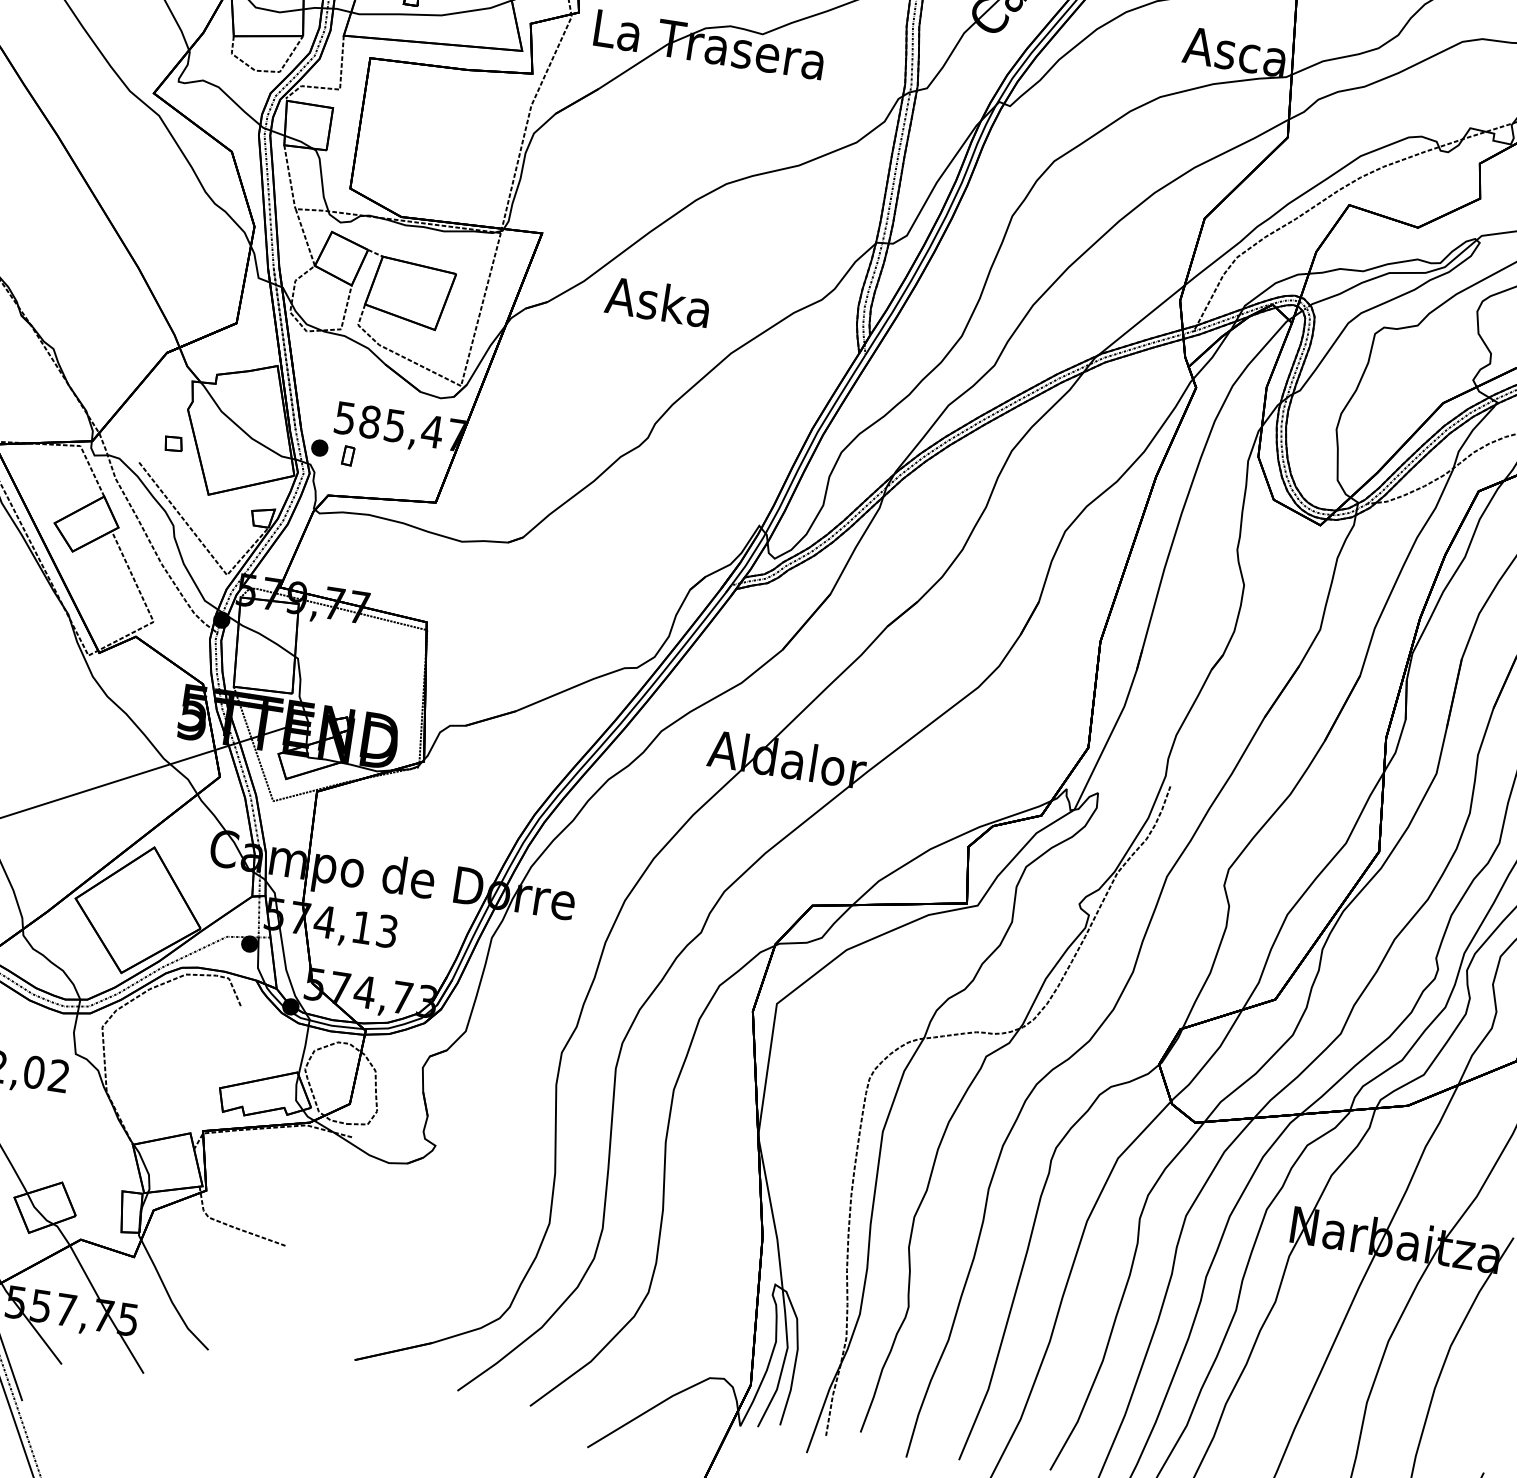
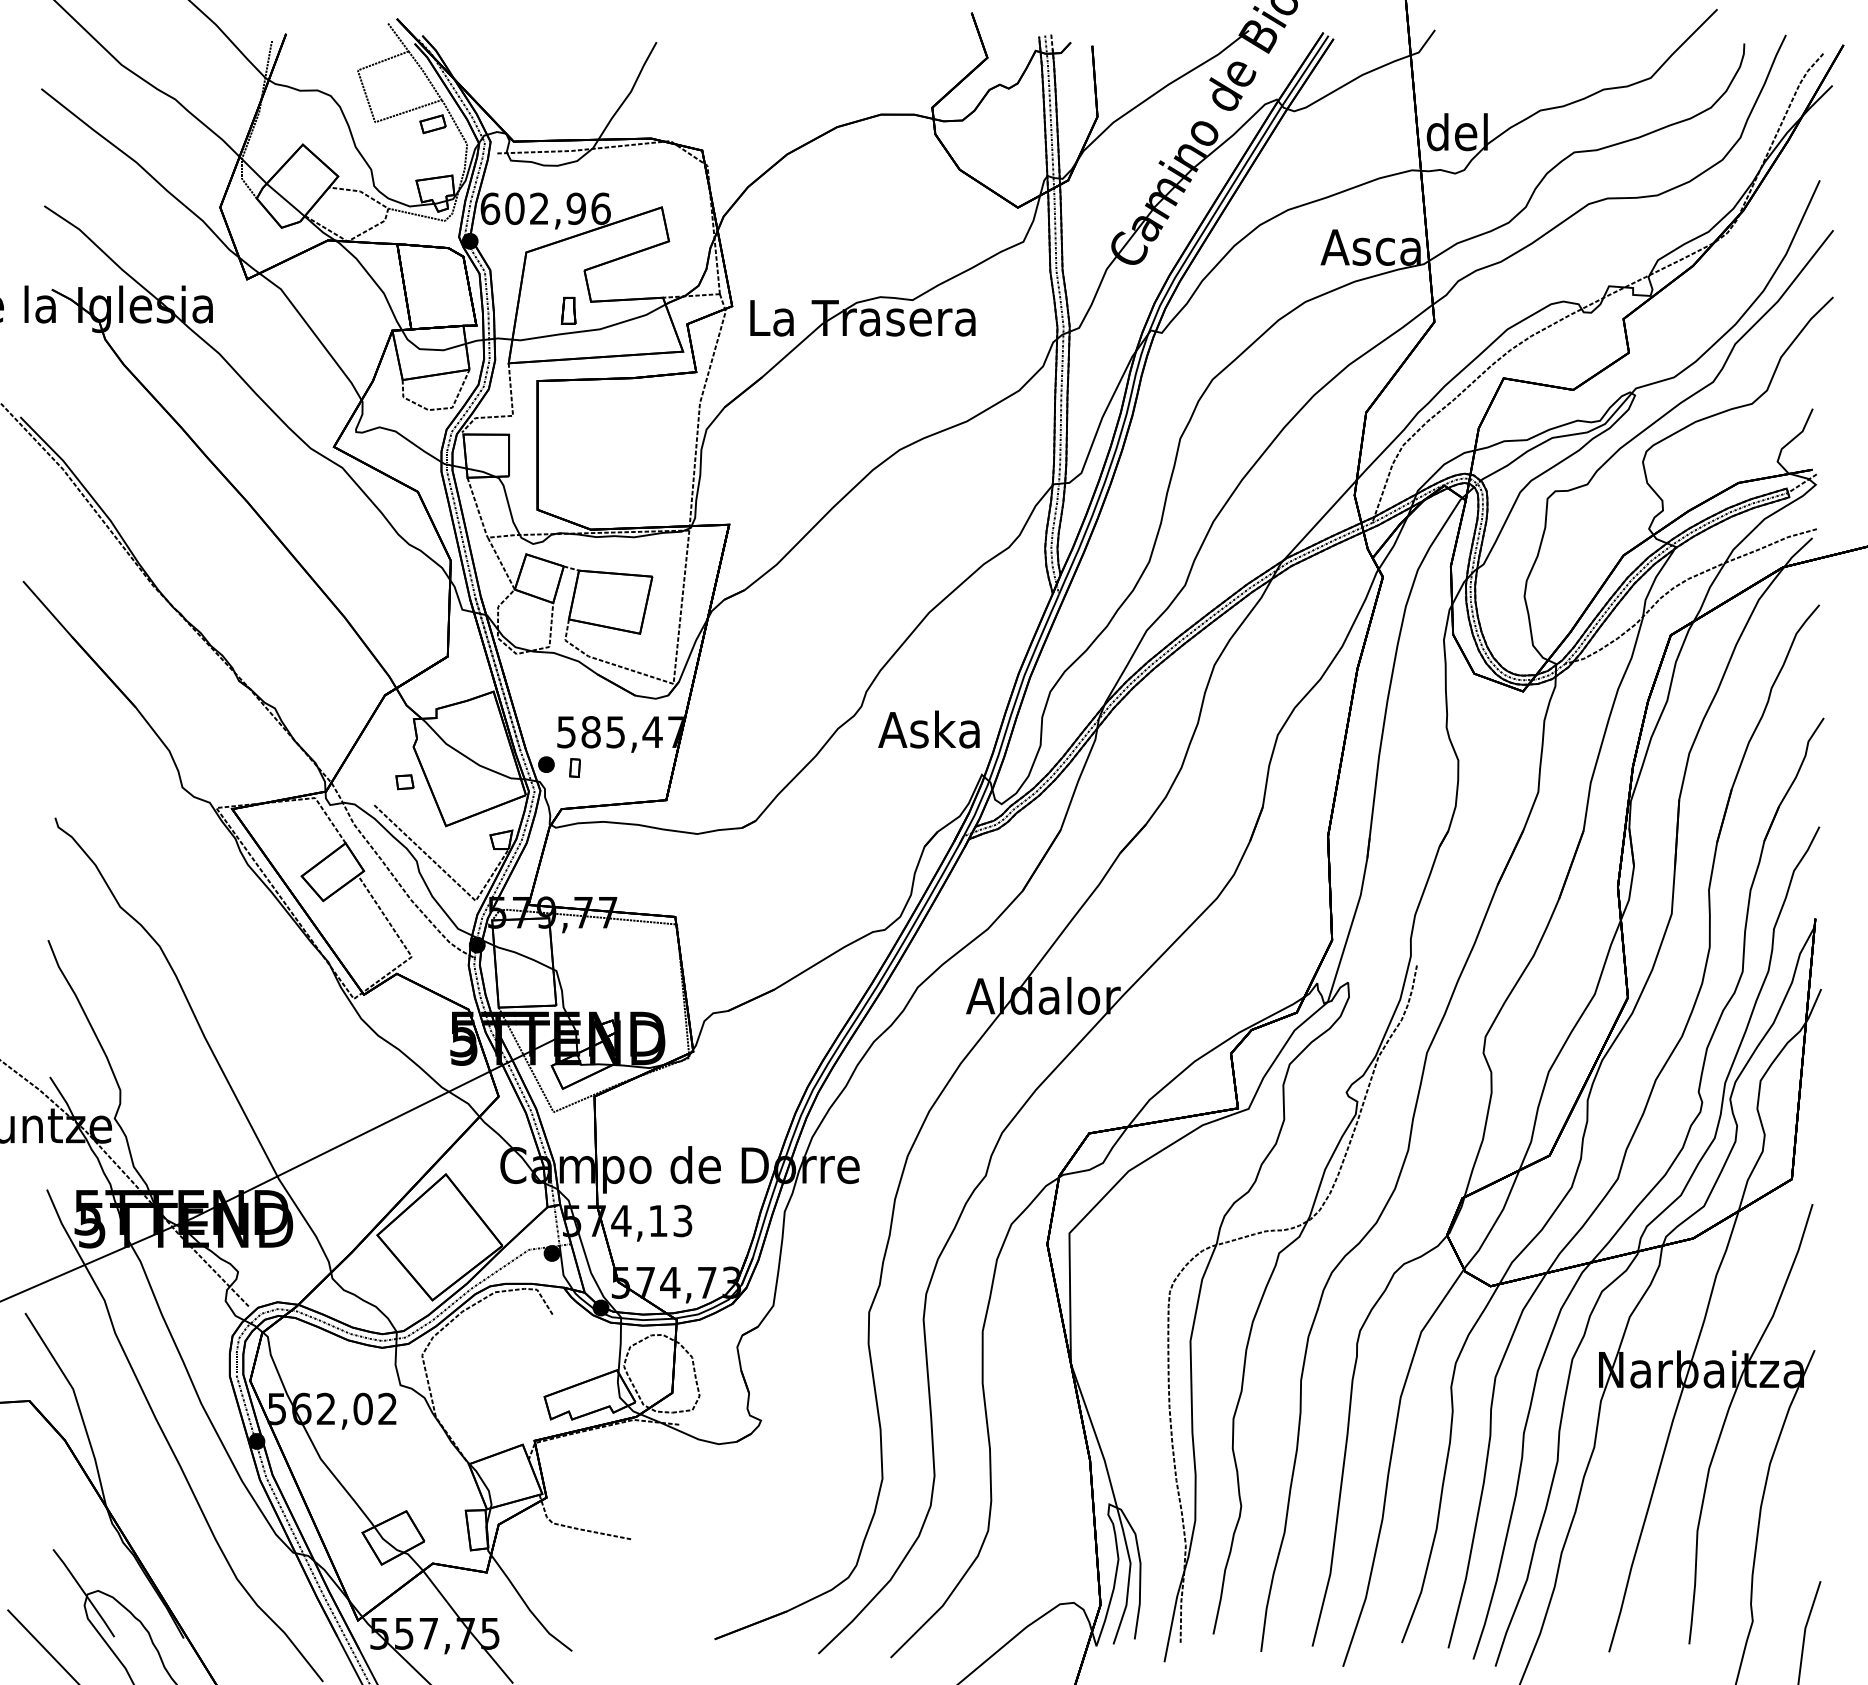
text: (657, 301) -> (928, 729), moved

